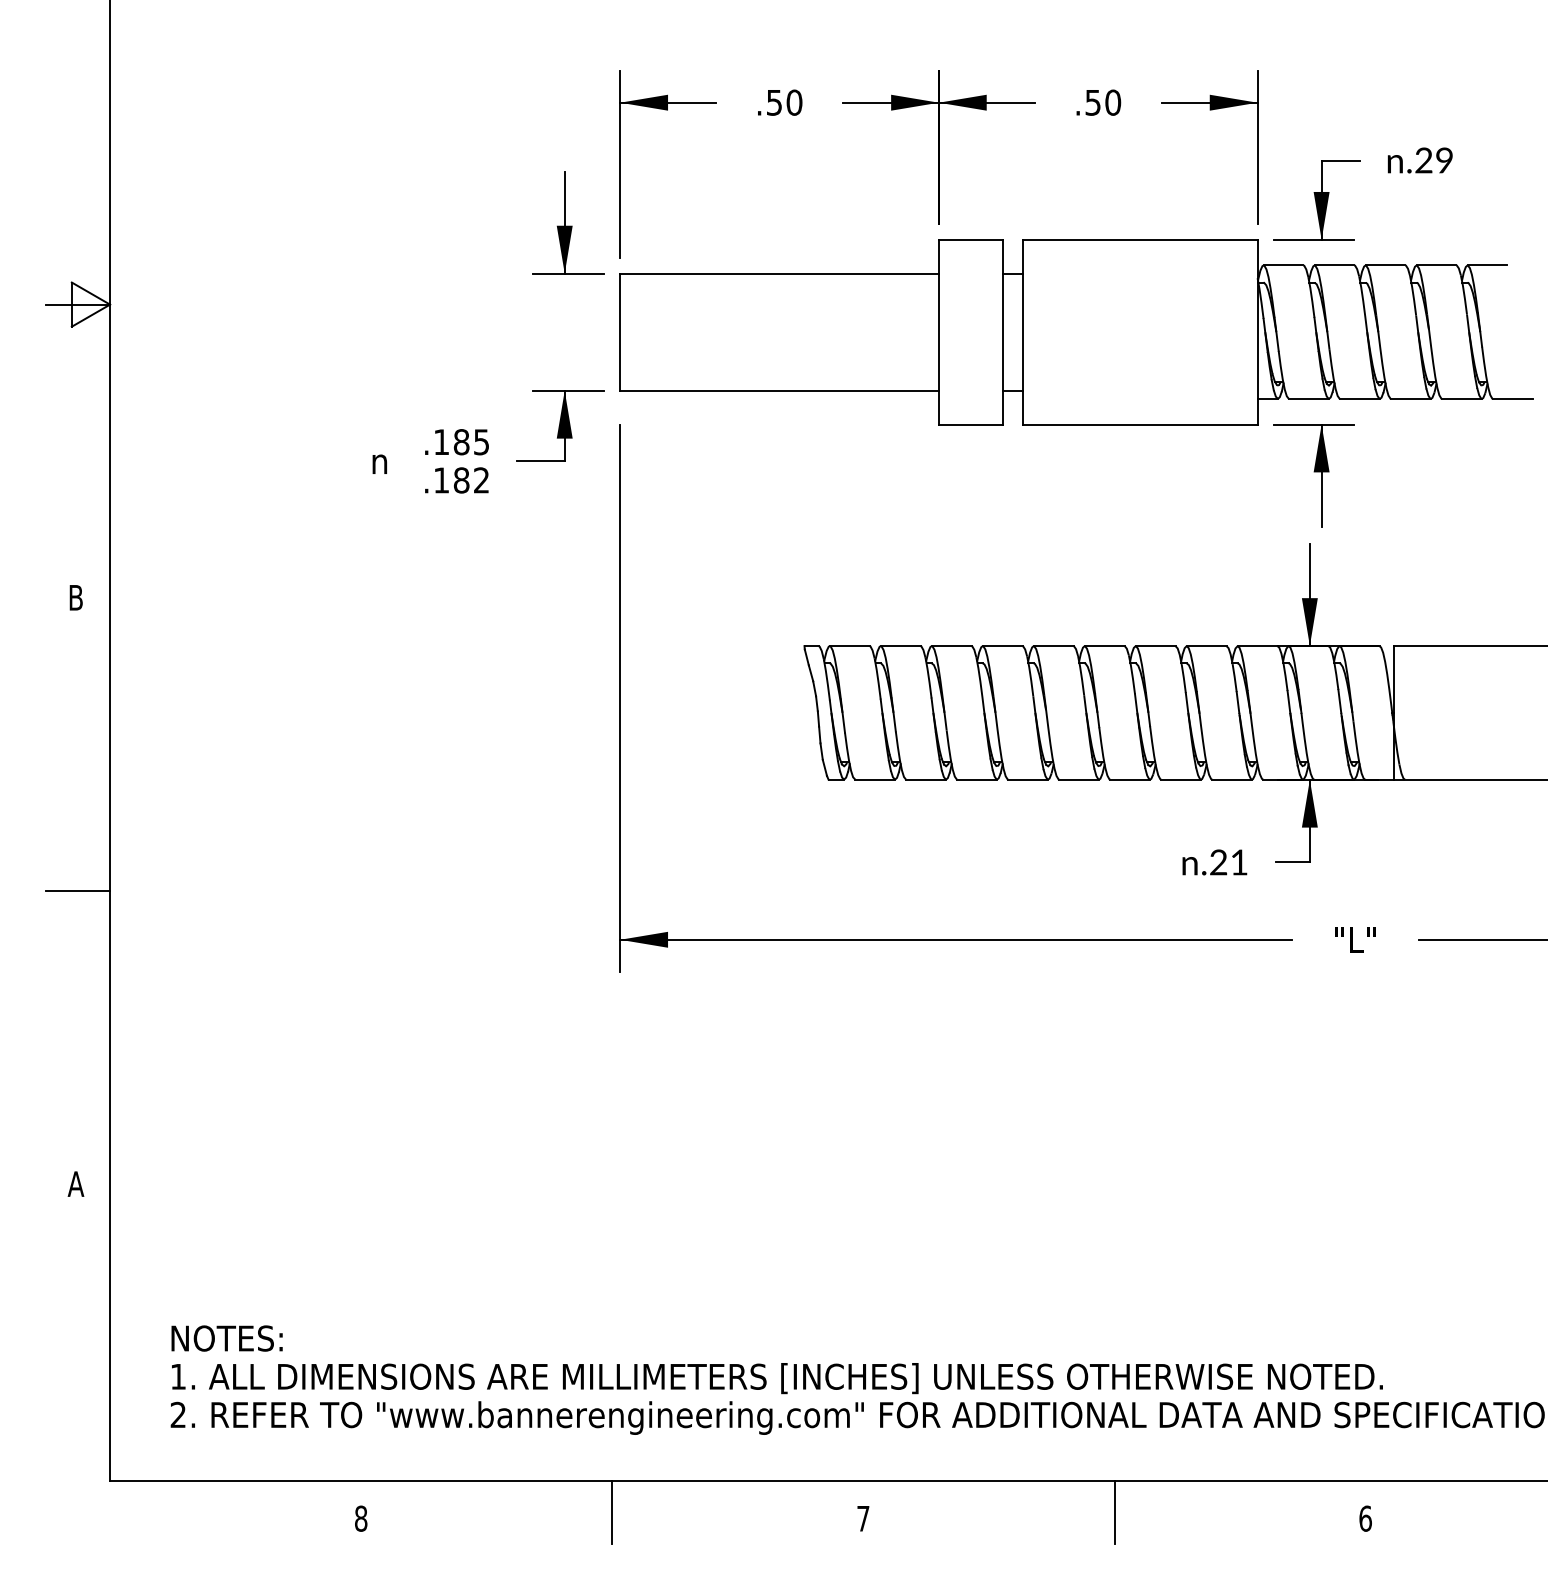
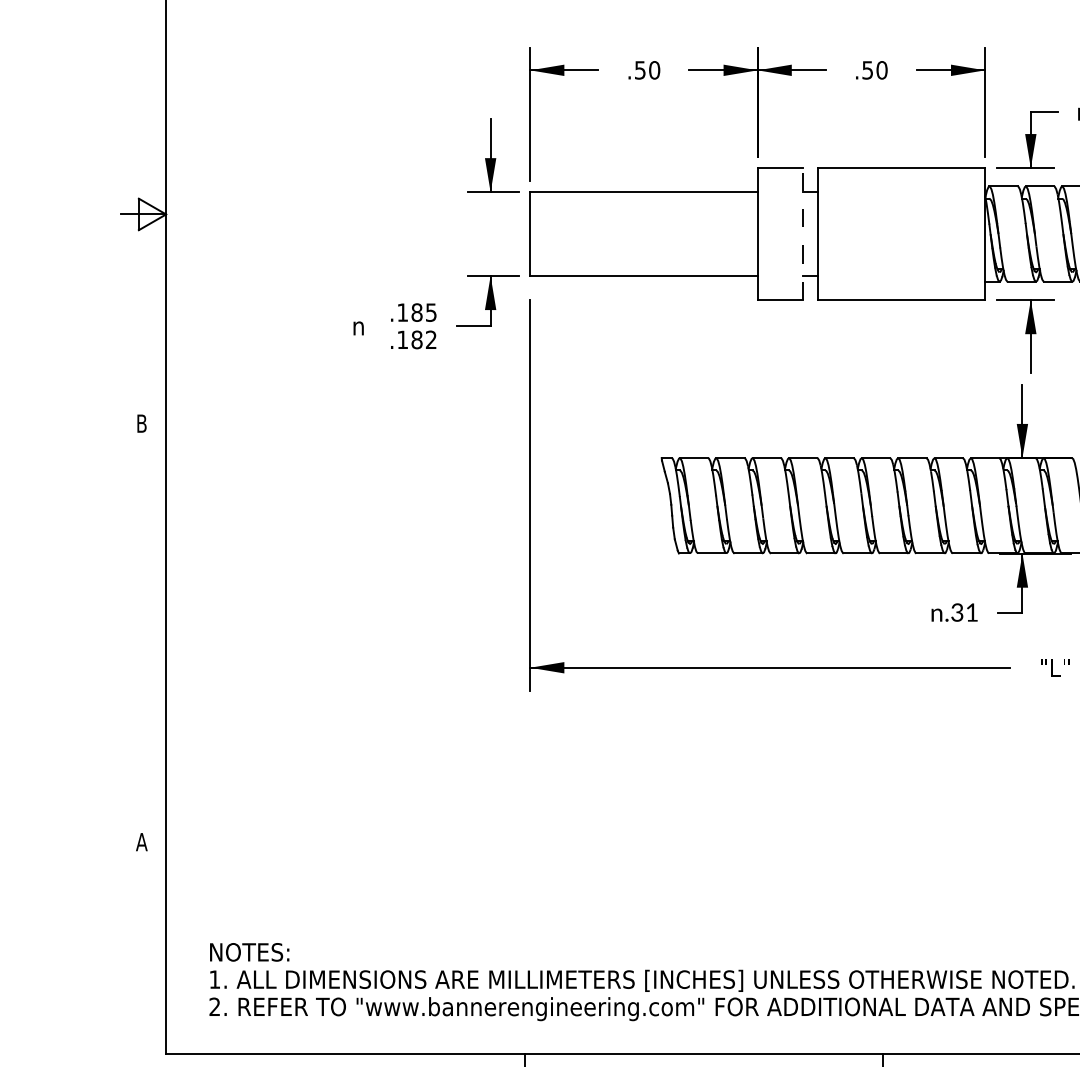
line: (1002, 331) -> (803, 233), solid -> dashed
text: (1218, 863) -> (957, 613), .21 -> .31
line: (78, 890) -> (143, 632), removed

